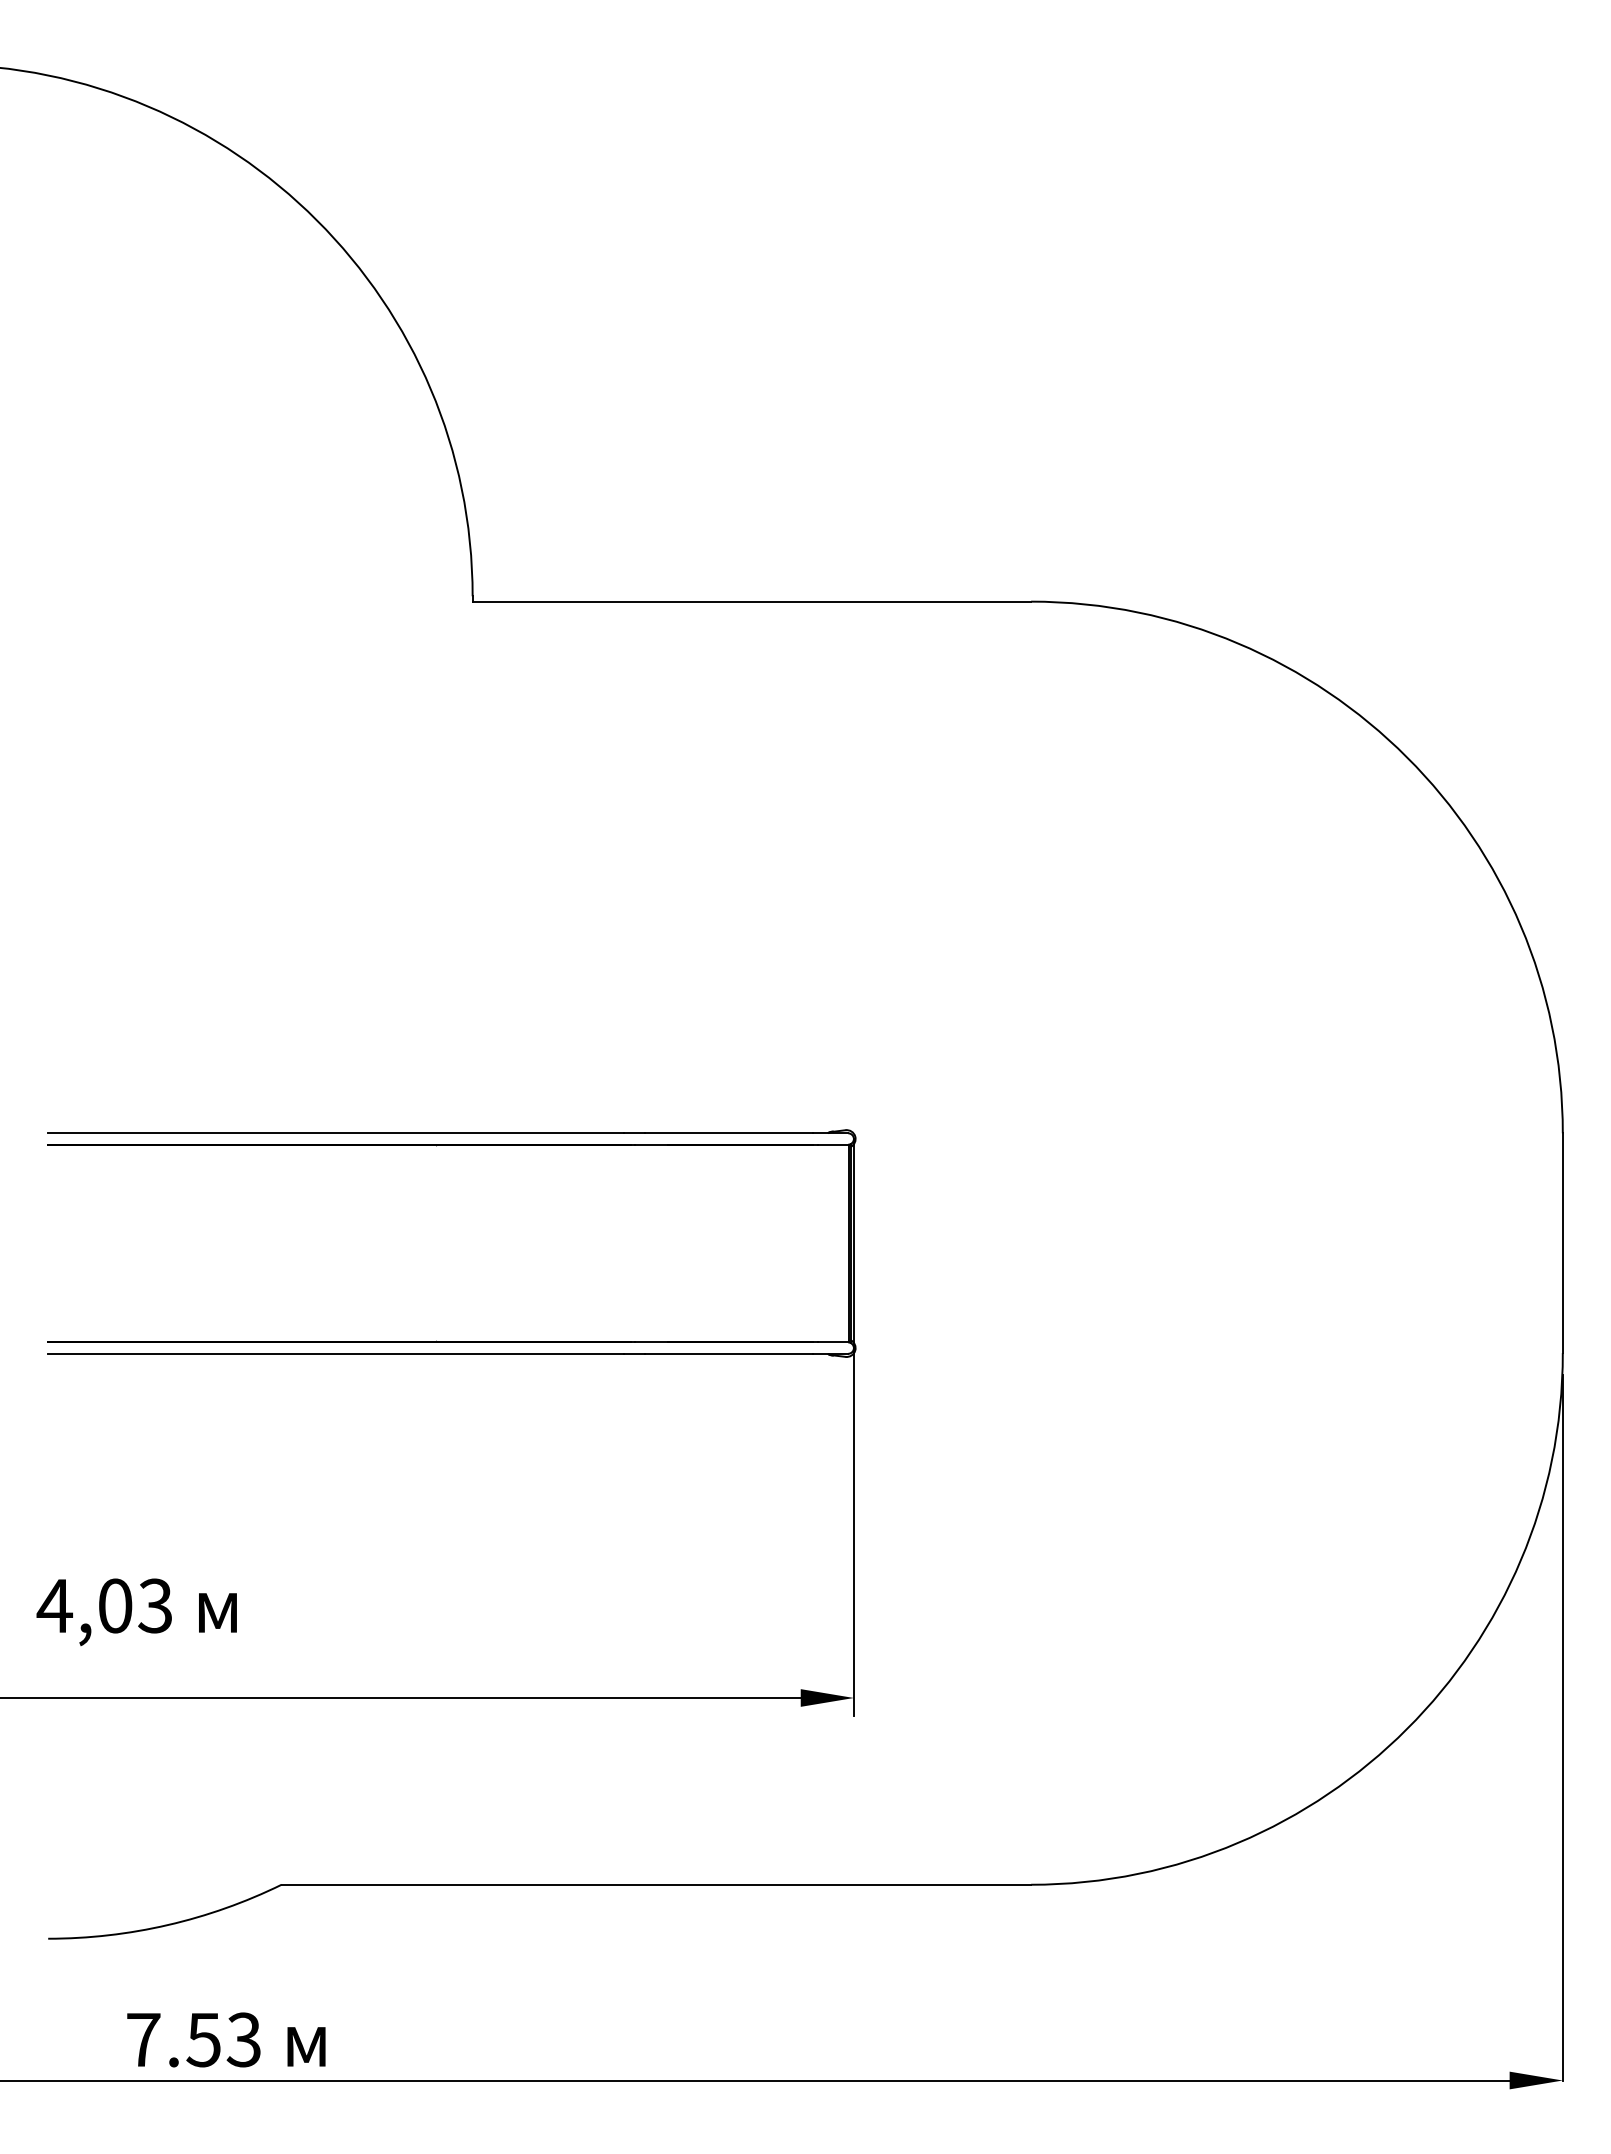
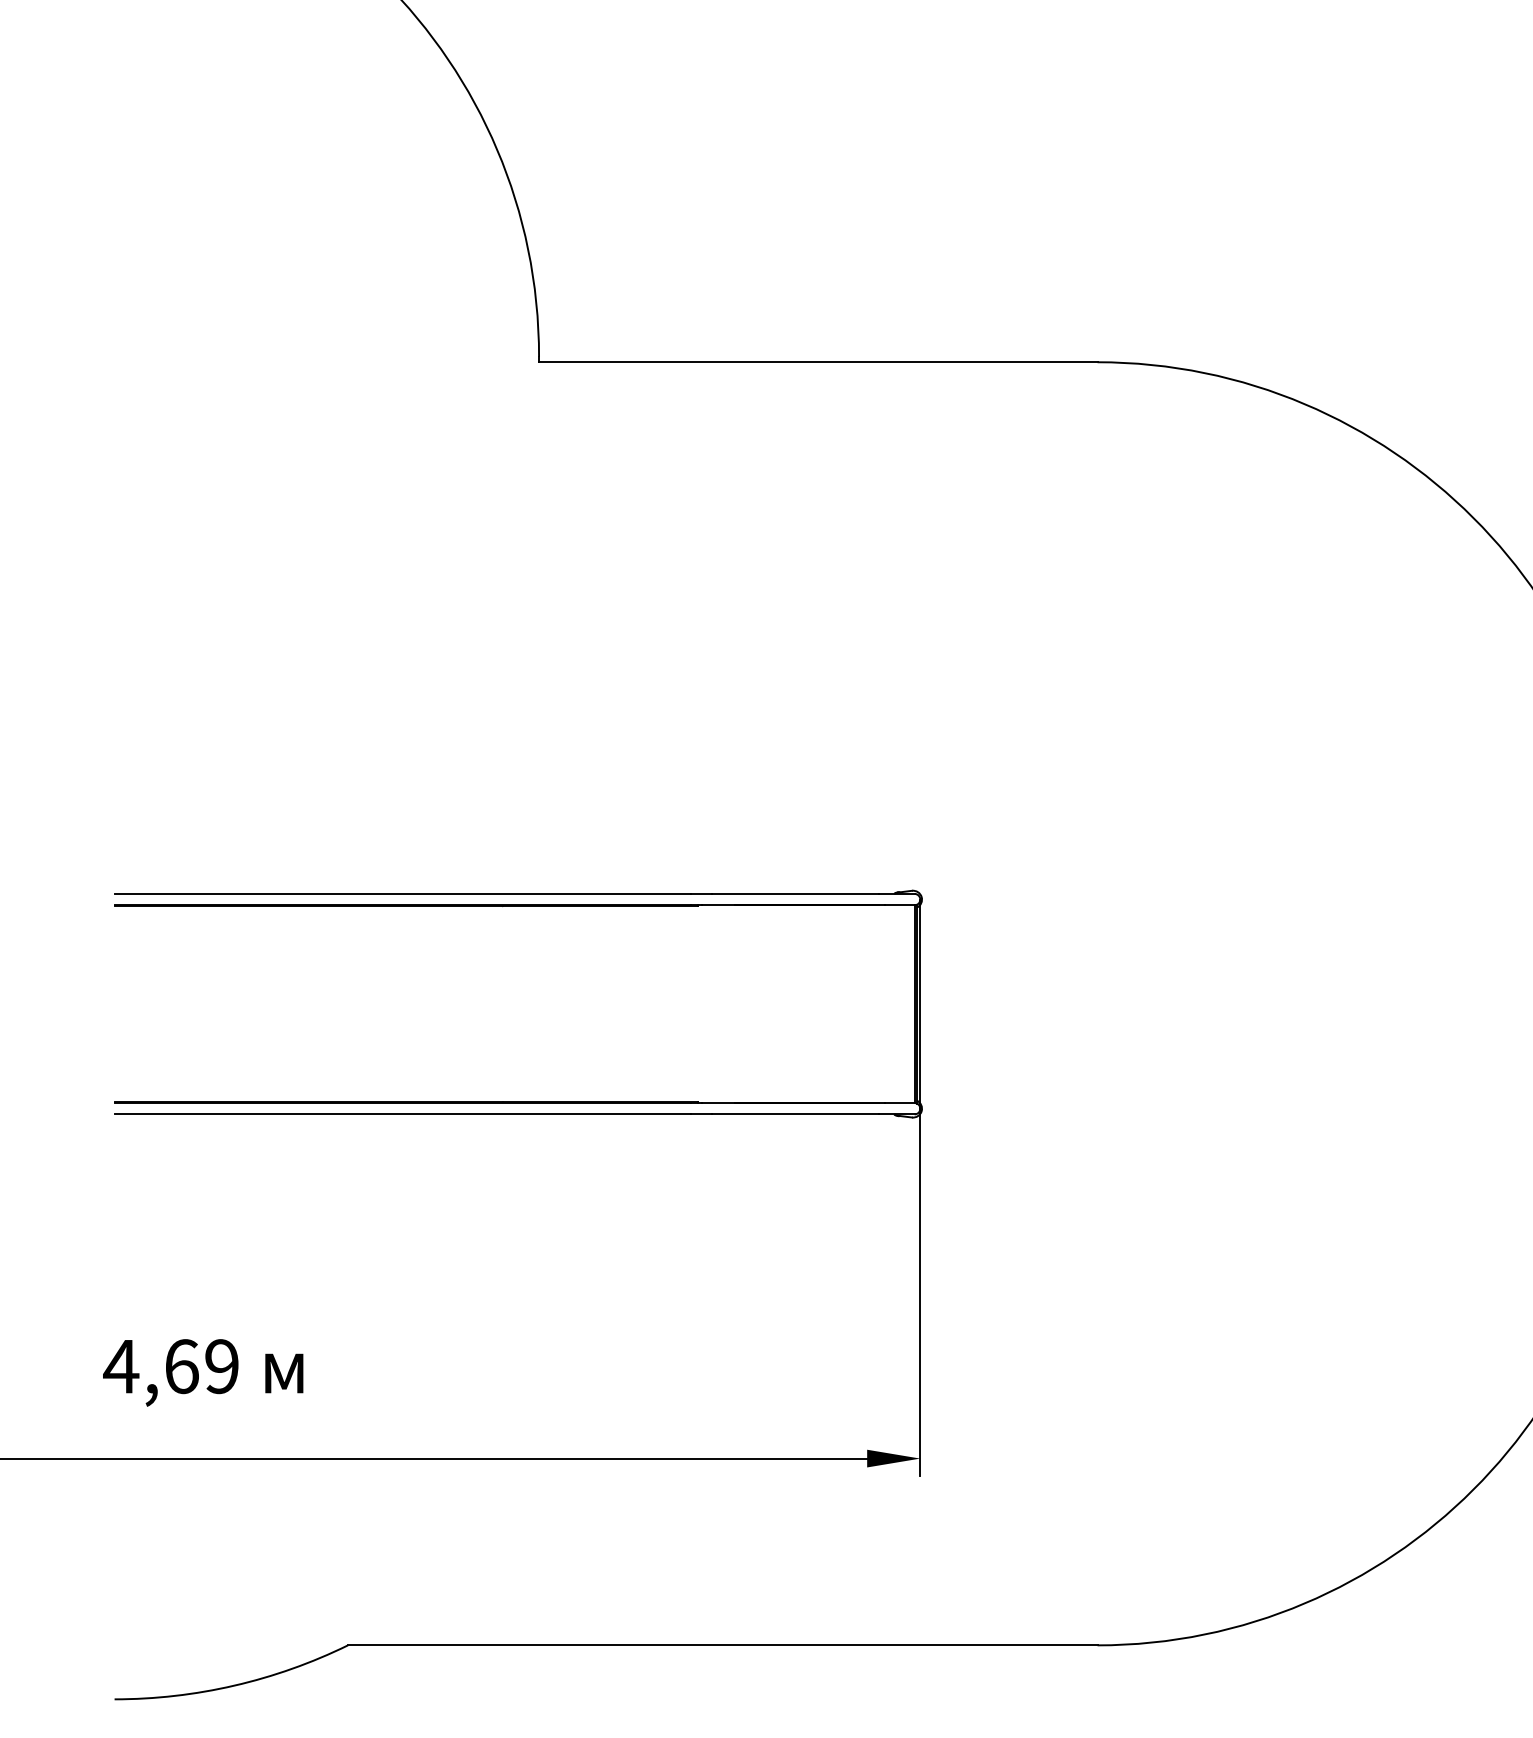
text: (135, 1605) -> (201, 1366), 4,03 -> 4,69

